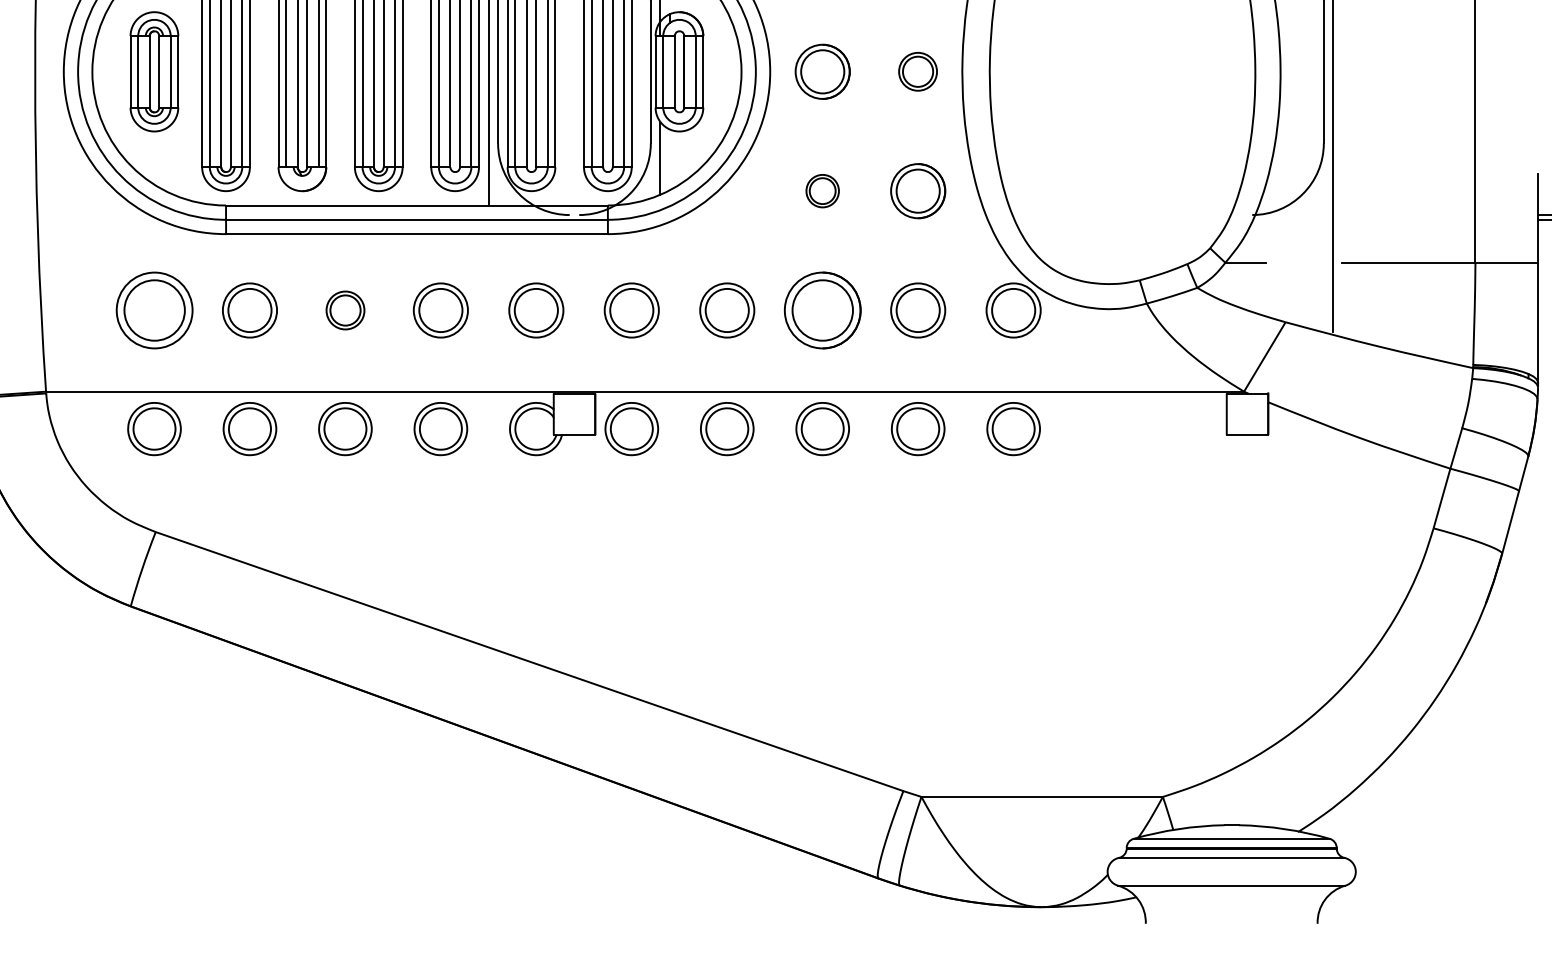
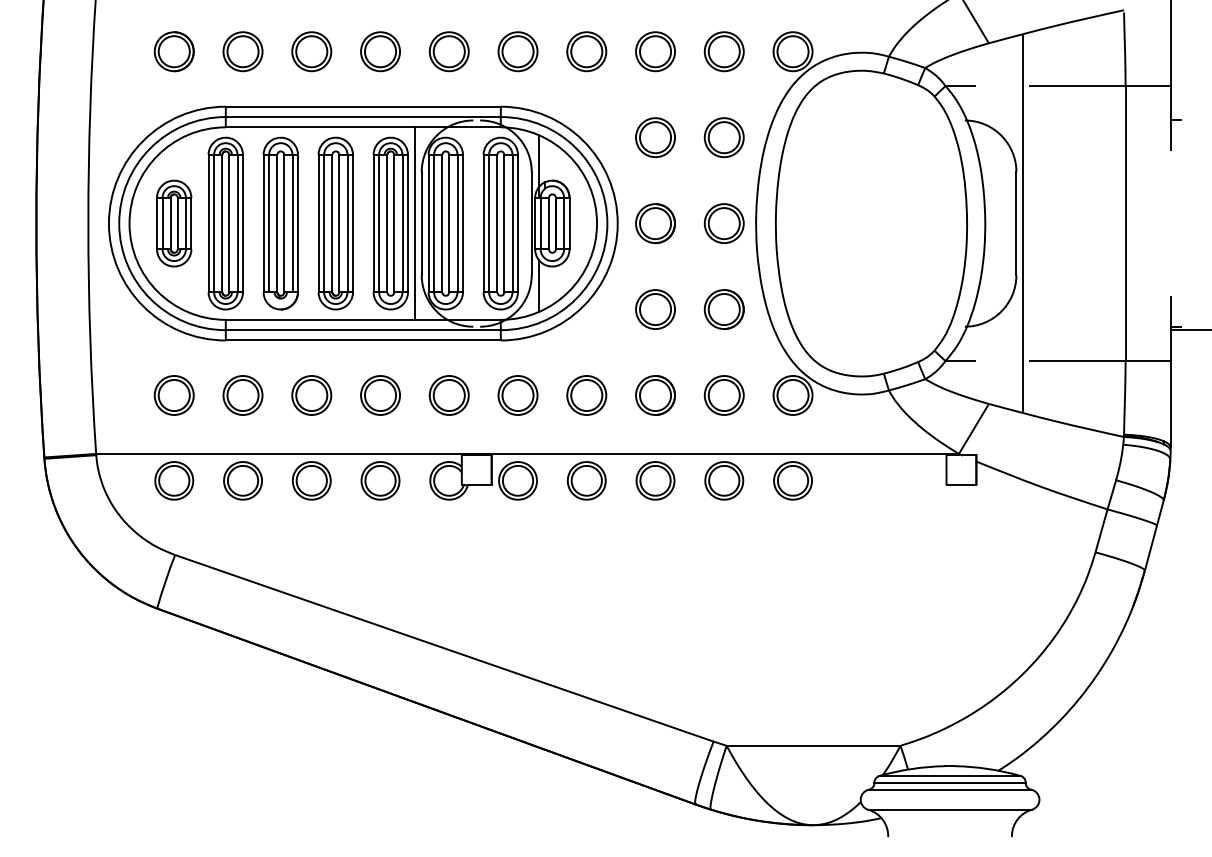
part: (917, 71) -> (723, 223), size x1.43
part: (822, 191) -> (655, 309), size x1.67
part: (153, 310) -> (173, 395), size x0.71
part: (345, 310) -> (311, 395), size x1.43
part: (822, 310) -> (655, 395), size x0.71

